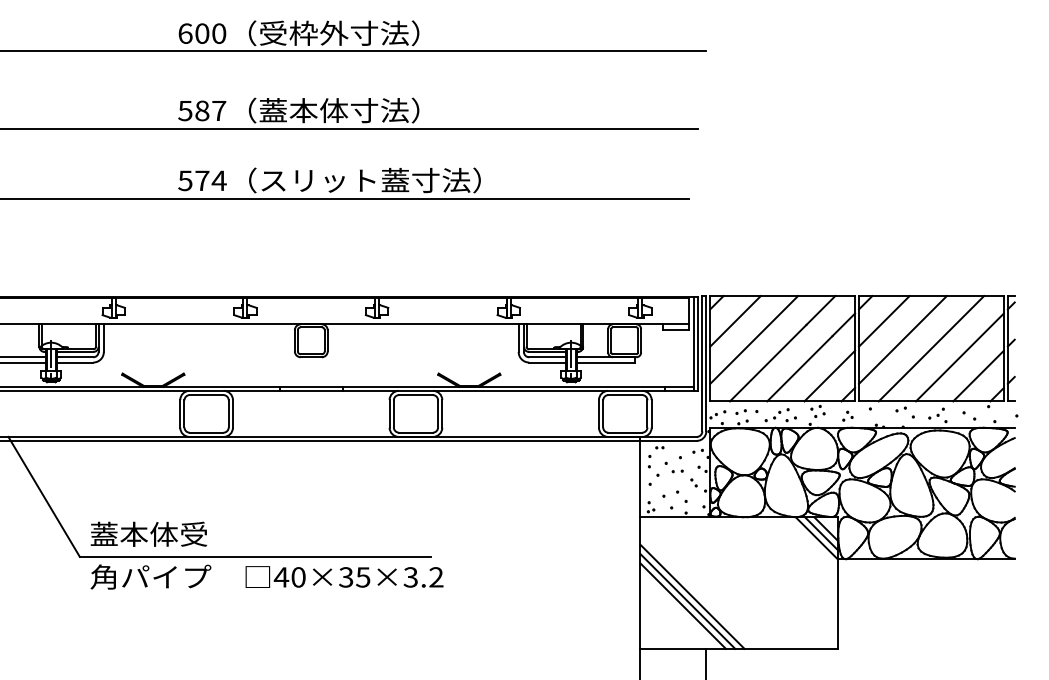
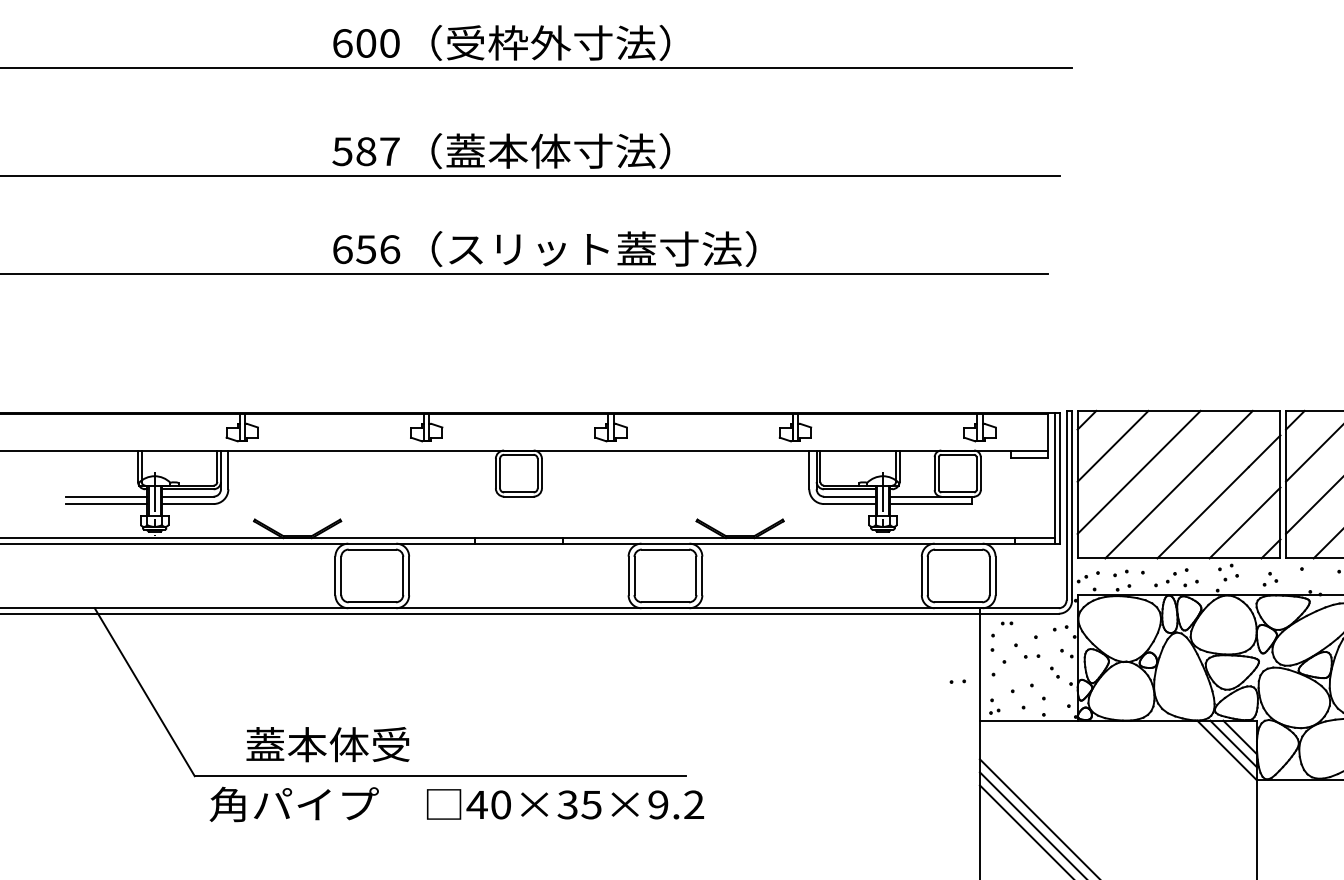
text: (202, 180) -> (366, 249), 574 -> 656
part: (624, 489) -> (957, 681), added
text: (148, 533) -> (327, 743), moved
text: (410, 577) -> (657, 805), 40×35×3.2 -> 40×35×9.2

